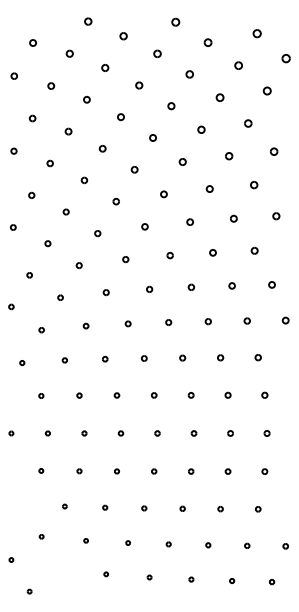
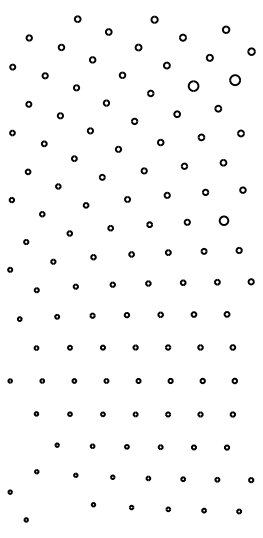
part: (266, 90) -> (234, 79), size x1.6
part: (219, 97) -> (192, 85), size x1.6
part: (254, 250) -> (223, 220), size x1.6

